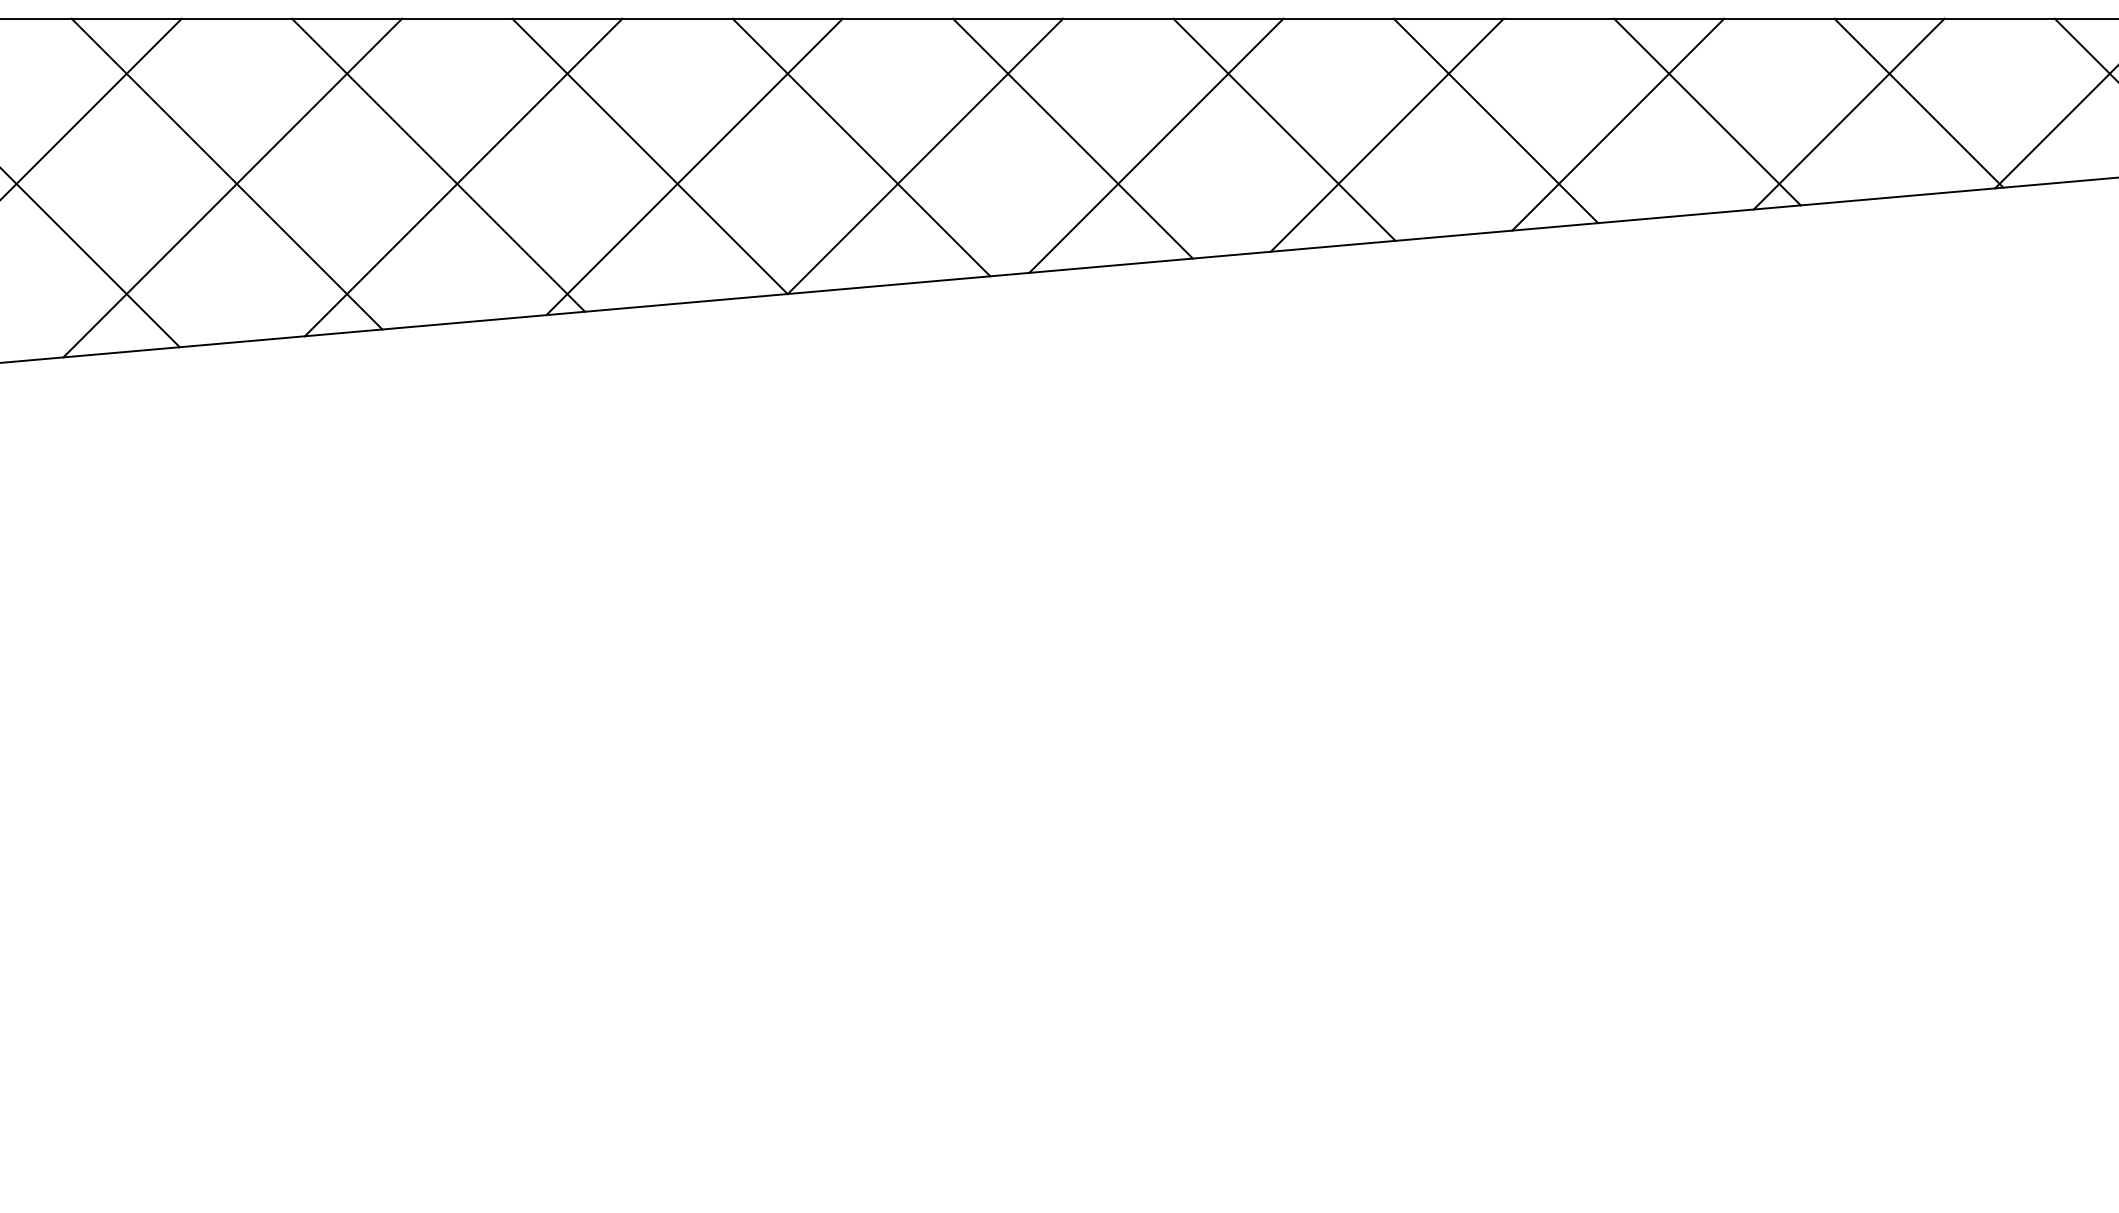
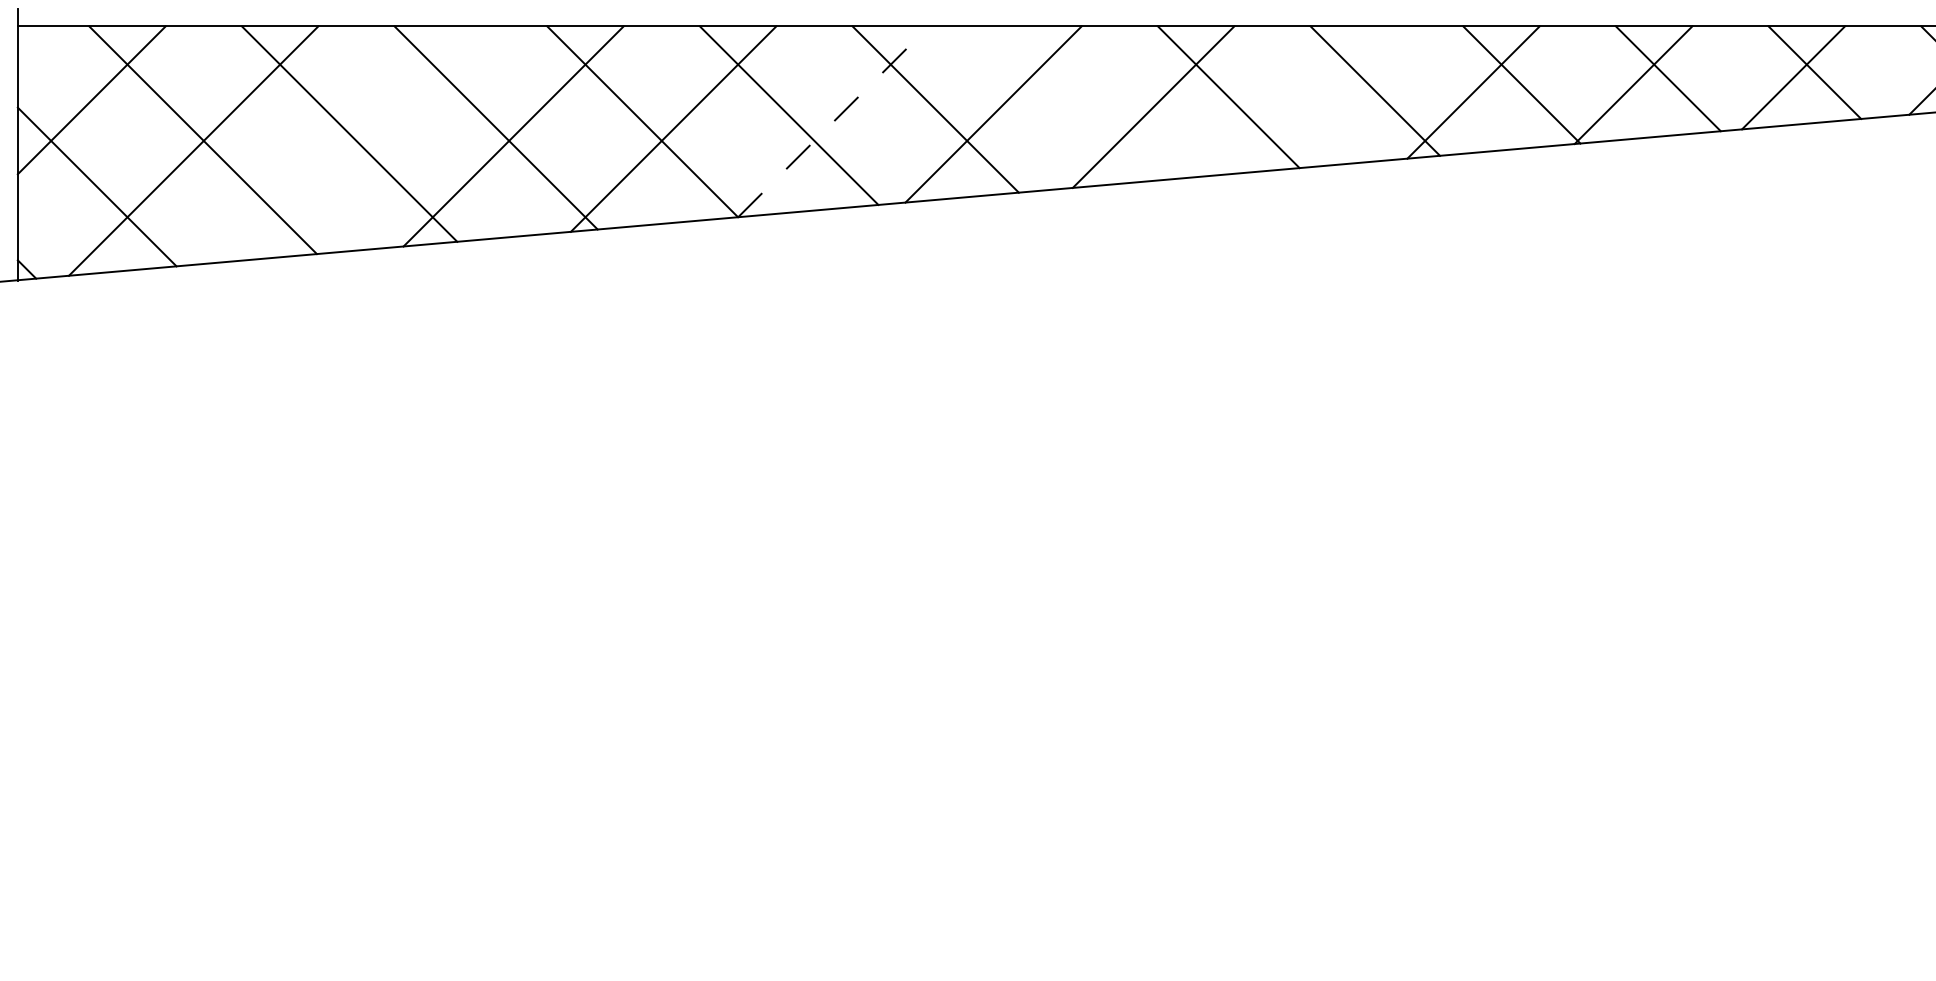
line: (1618, 124) -> (1313, 99), removed
line: (1284, 129) -> (1082, 103), removed
line: (925, 155) -> (833, 121), solid -> dashed
line: (232, 187) -> (353, 143), removed

